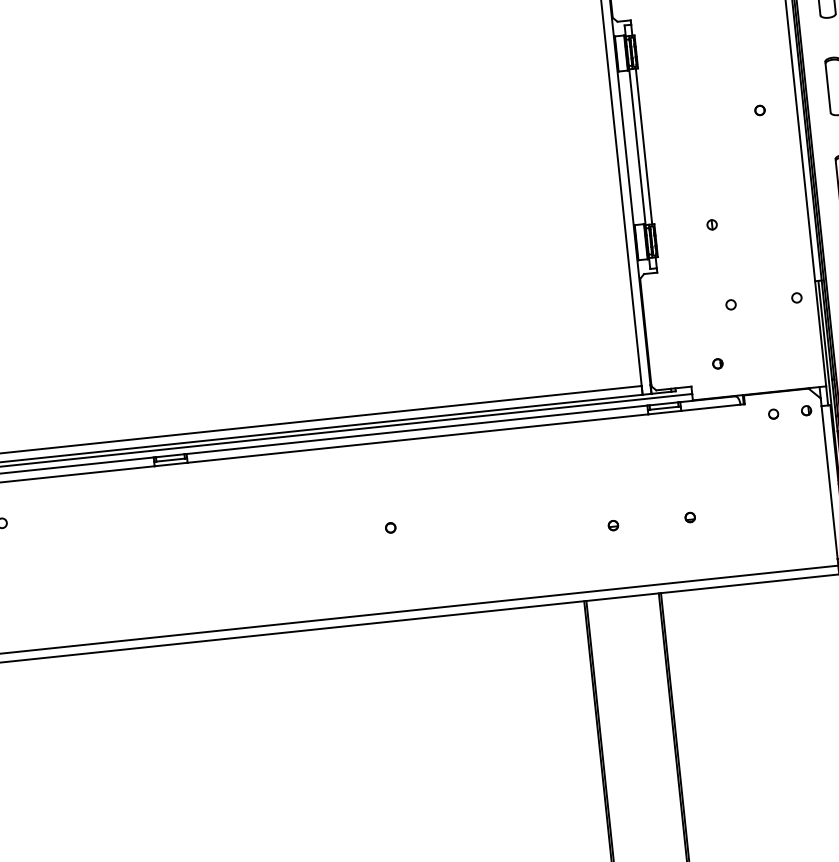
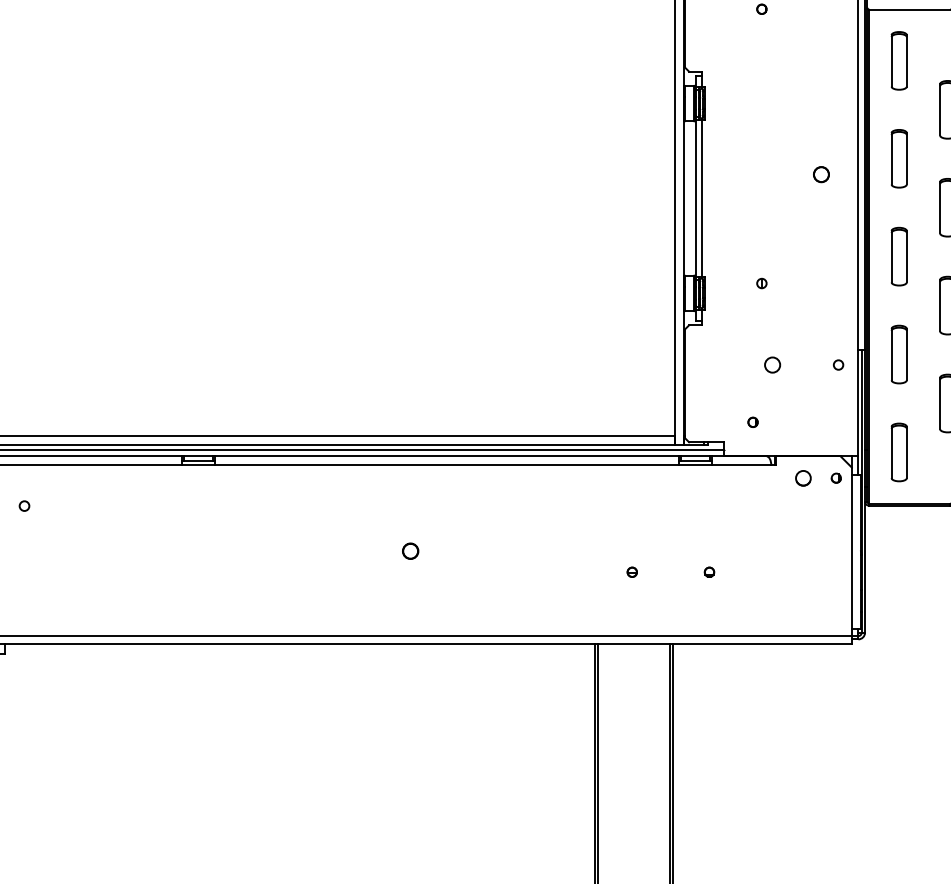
part: (760, 110) -> (821, 174), size x1.6
circle: (730, 304) -> (771, 364), size x1.6
circle: (772, 413) -> (802, 477), size x1.6
part: (390, 528) -> (410, 551), size x1.6

